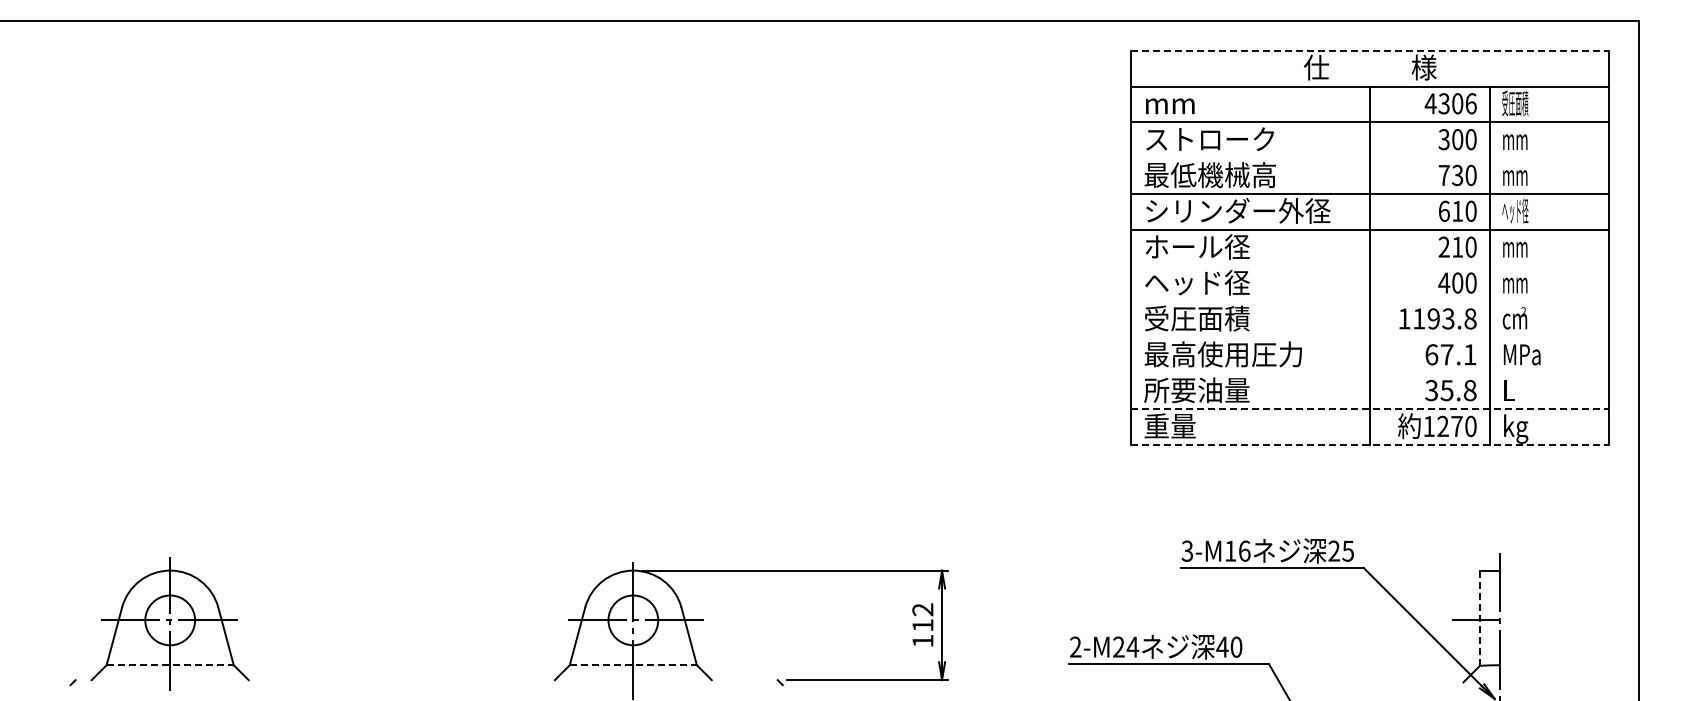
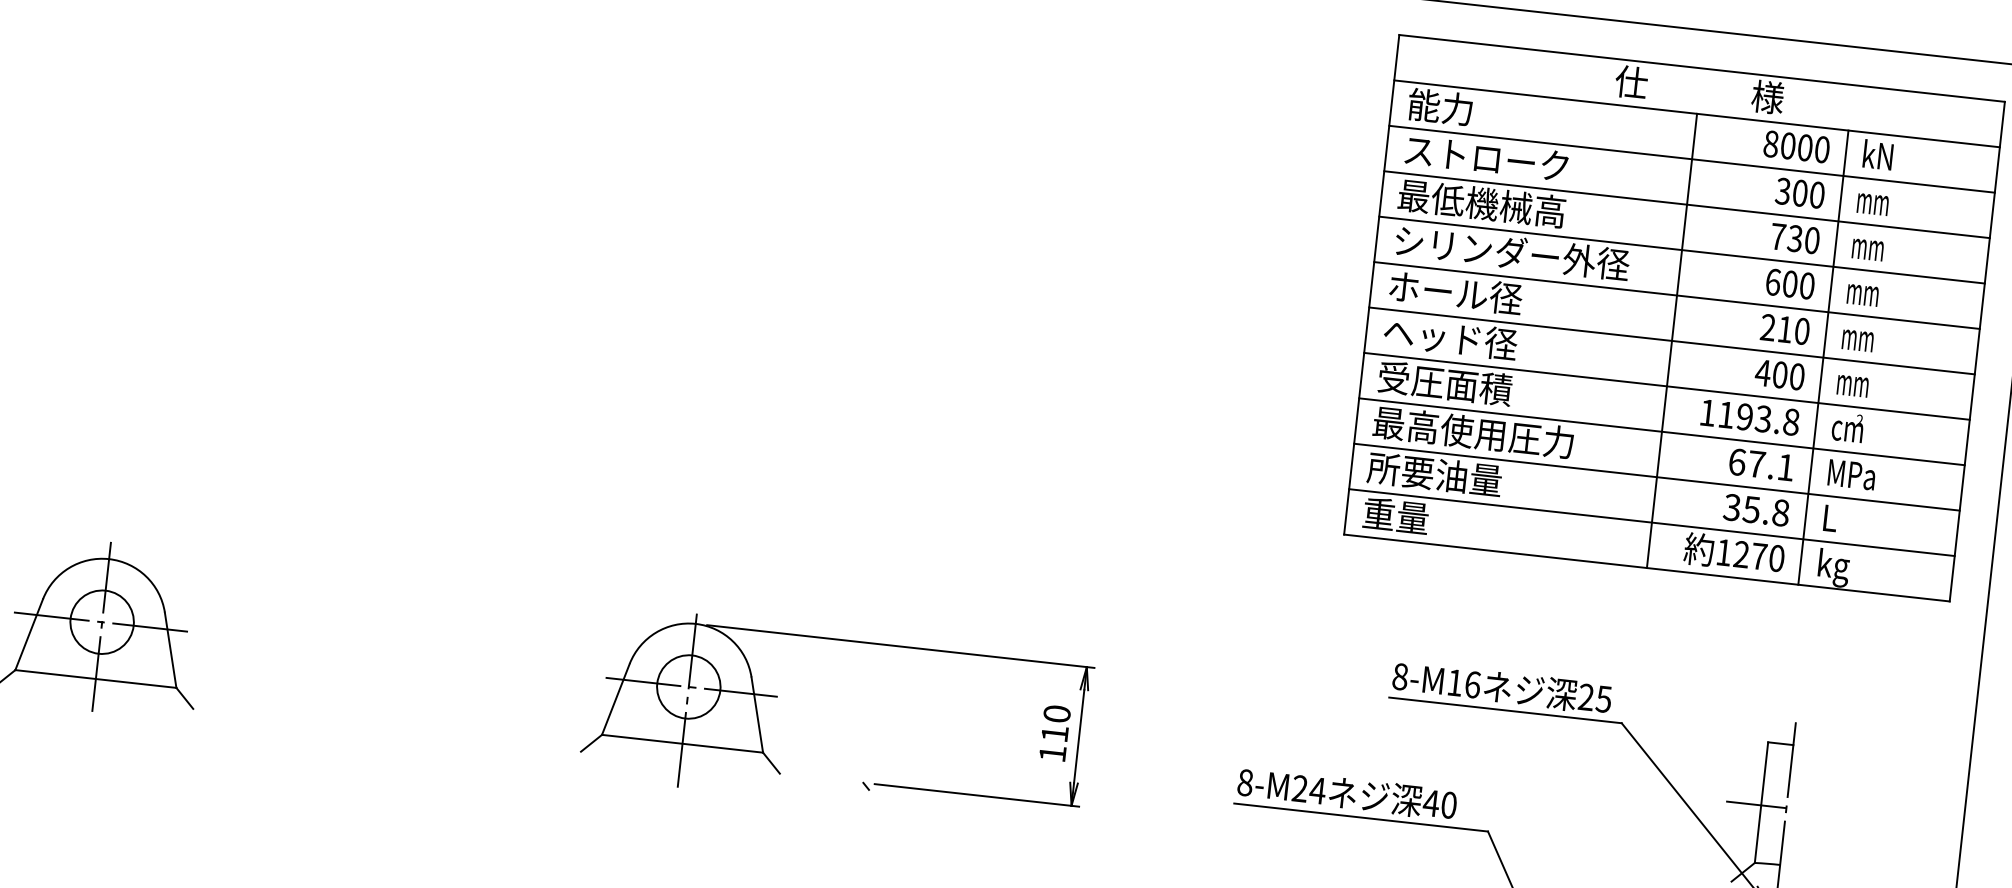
line: (1370, 50) -> (1702, 68), dashed -> solid
text: (1169, 103) -> (1440, 107), mm -> 能力
text: (1450, 103) -> (1796, 146), 4306 -> 8000
text: (1515, 103) -> (1878, 155), 受圧面積 -> kN
line: (1370, 158) -> (1687, 204), added
text: (1457, 210) -> (1790, 283), 610 -> 600
text: (1515, 210) -> (1863, 291), ヘッド径 -> mm
line: (1370, 265) -> (1672, 340), added
line: (1370, 301) -> (1667, 386), added
line: (1370, 337) -> (1662, 431), added
line: (1370, 373) -> (1657, 477), added
line: (1370, 409) -> (1652, 522), dashed -> solid
line: (1370, 445) -> (1647, 568), dashed -> solid
text: (1187, 550) -> (1400, 675), 3-M16 -> 8-M16
text: (922, 609) -> (1056, 713), 112 -> 110
line: (1479, 618) -> (1760, 802), dashed -> solid
text: (1075, 646) -> (1245, 781), 2-M24 -> 8-M24
line: (170, 665) -> (96, 679), dashed -> solid
line: (633, 665) -> (682, 744), dashed -> solid

